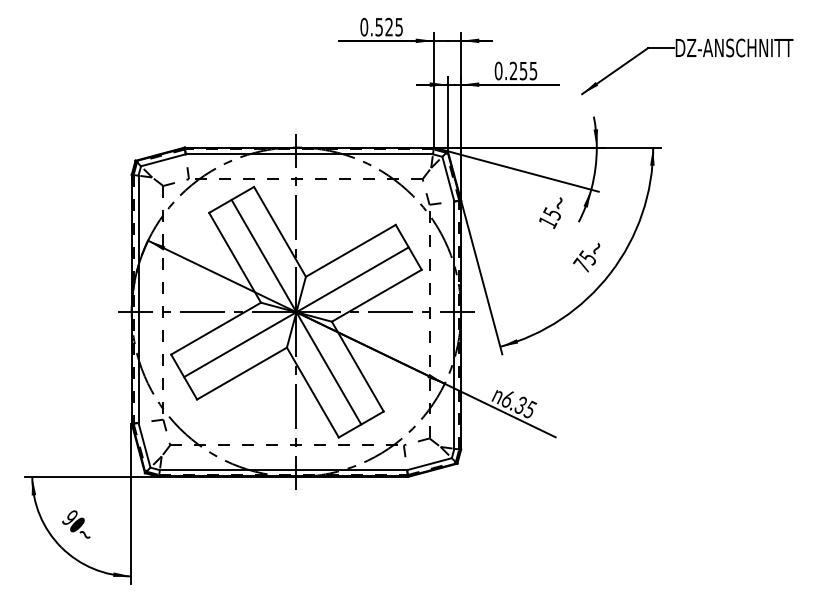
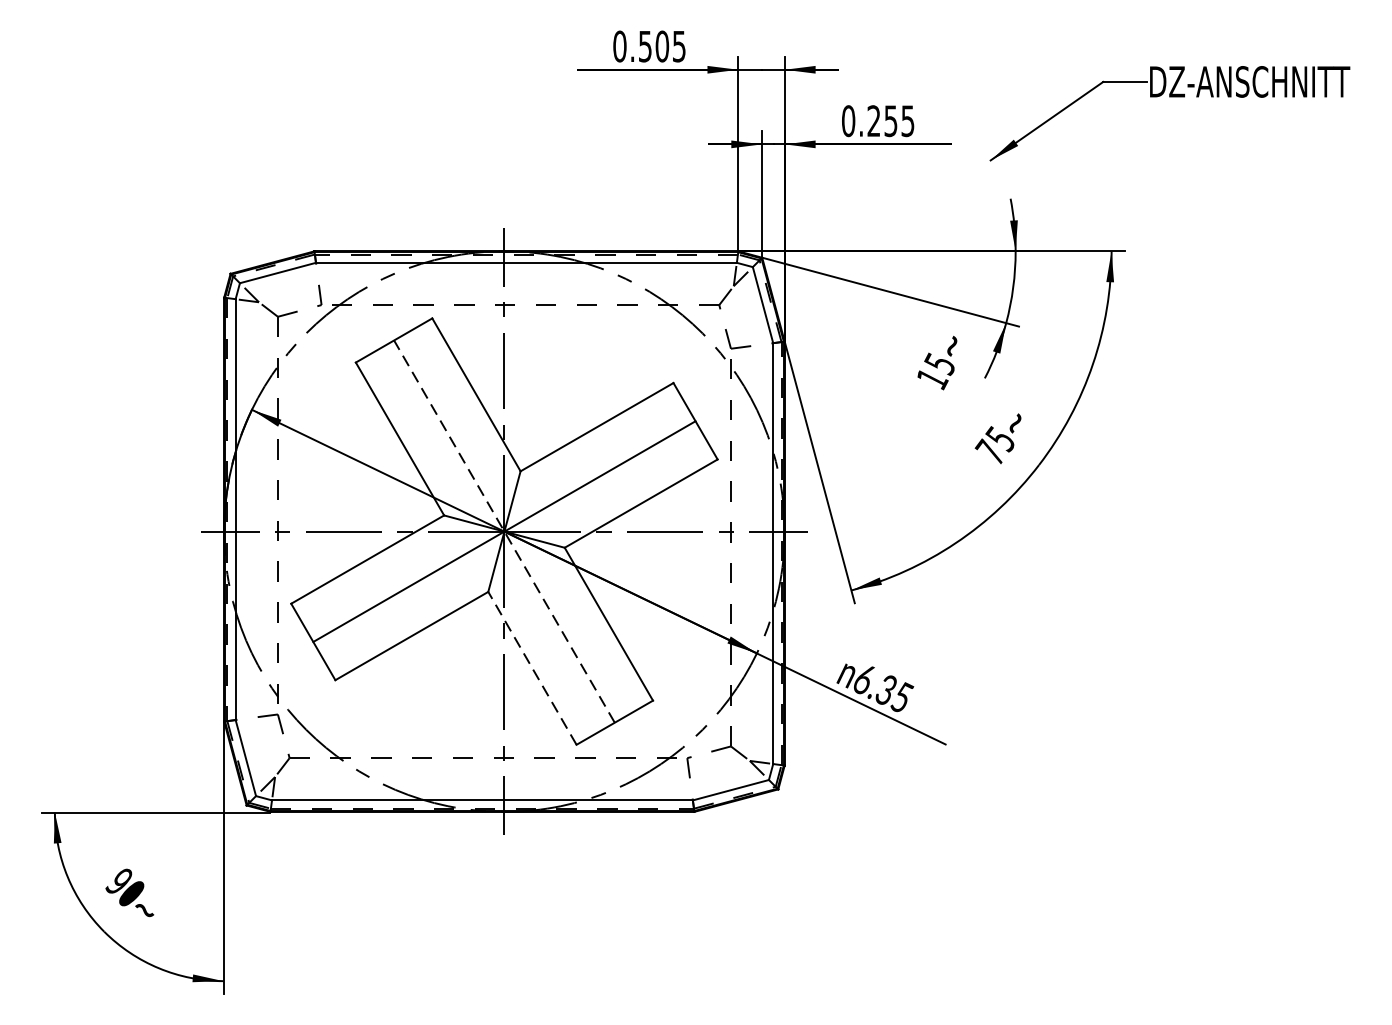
text: (389, 27) -> (662, 47), 0.525 -> 0.505
line: (296, 312) -> (504, 532), solid -> dashed
line: (312, 392) -> (531, 668), solid -> dashed

